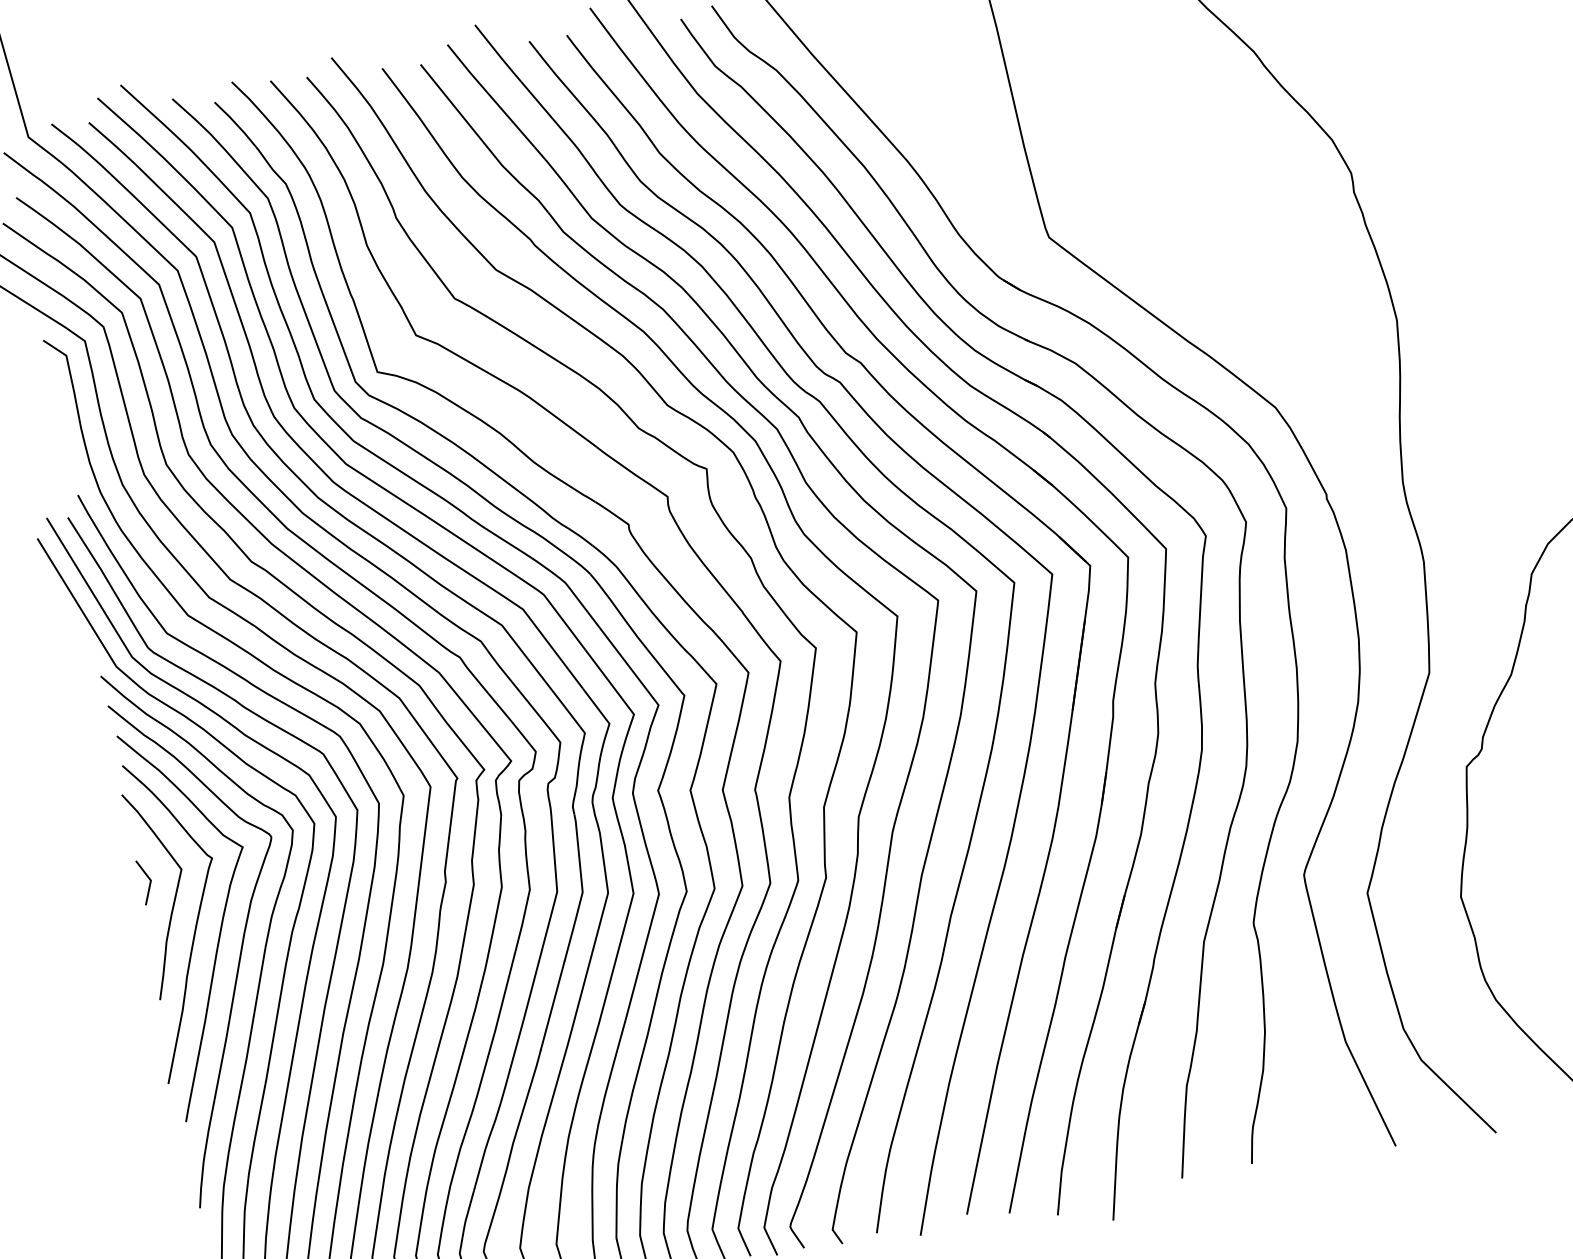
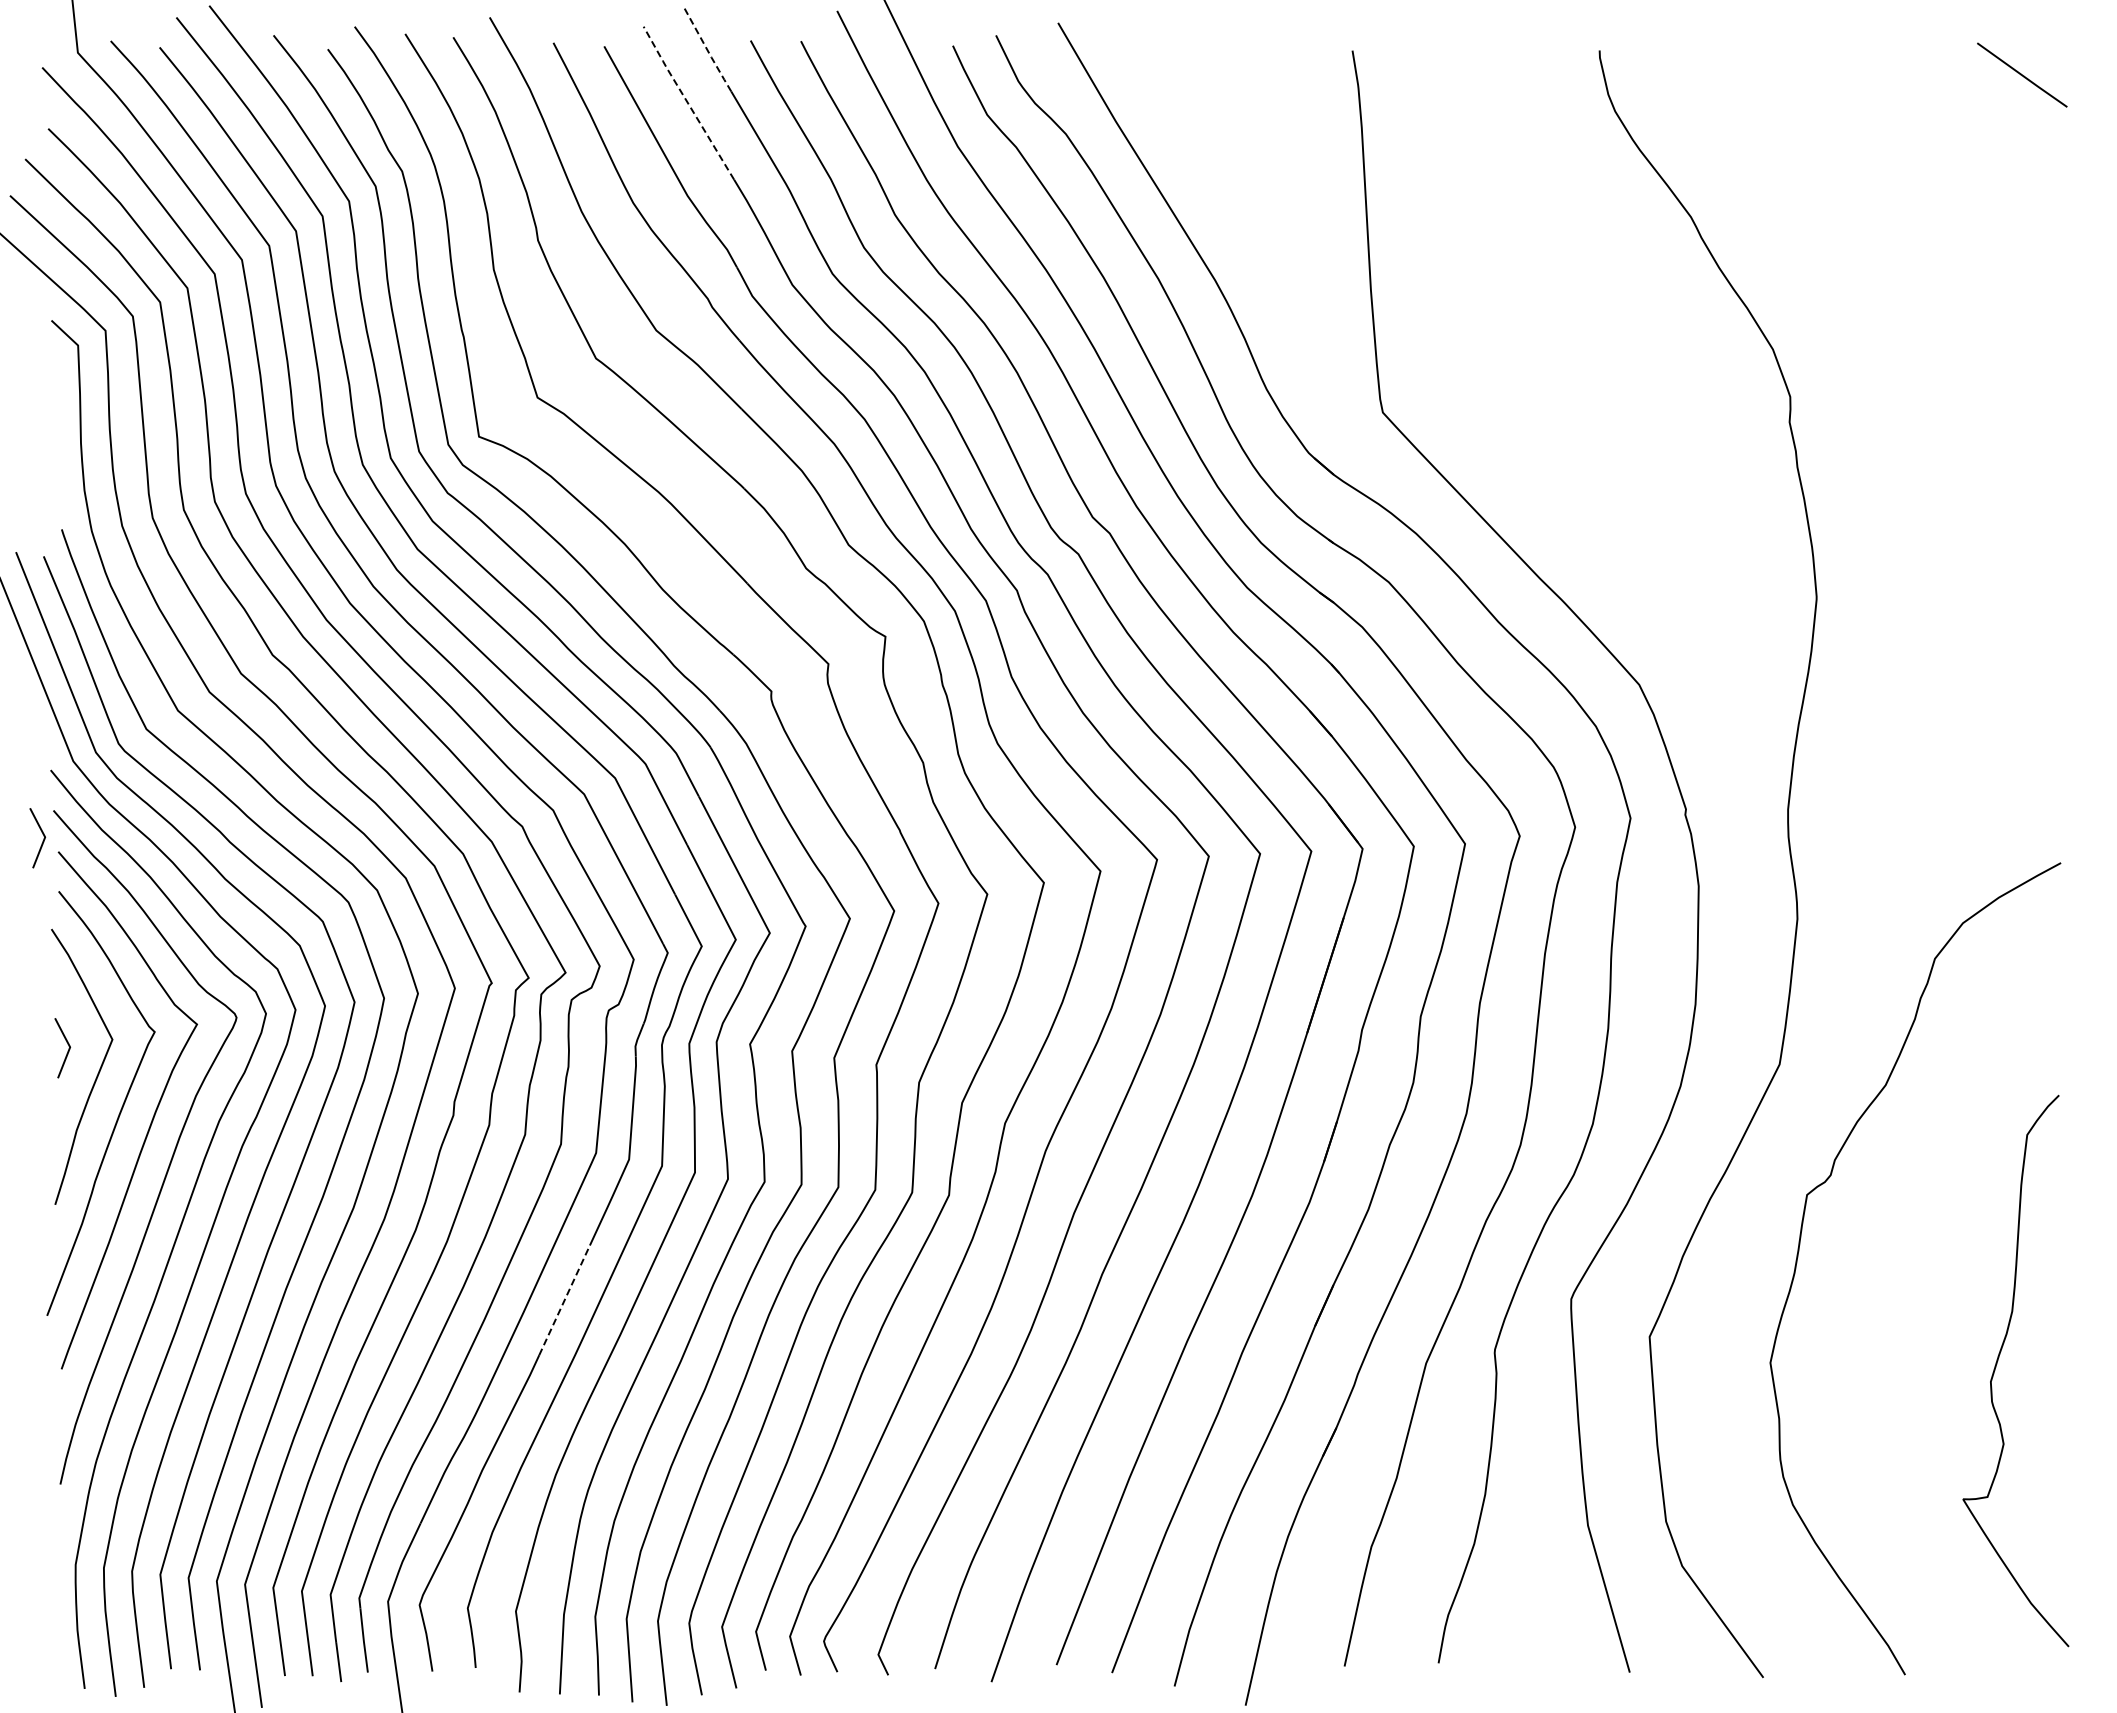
line: (498, 54) -> (707, 50), solid -> dashed
line: (489, 94) -> (687, 101), solid -> dashed
line: (103, 730) -> (42, 841), added
line: (552, 1005) -> (564, 1299), solid -> dashed

